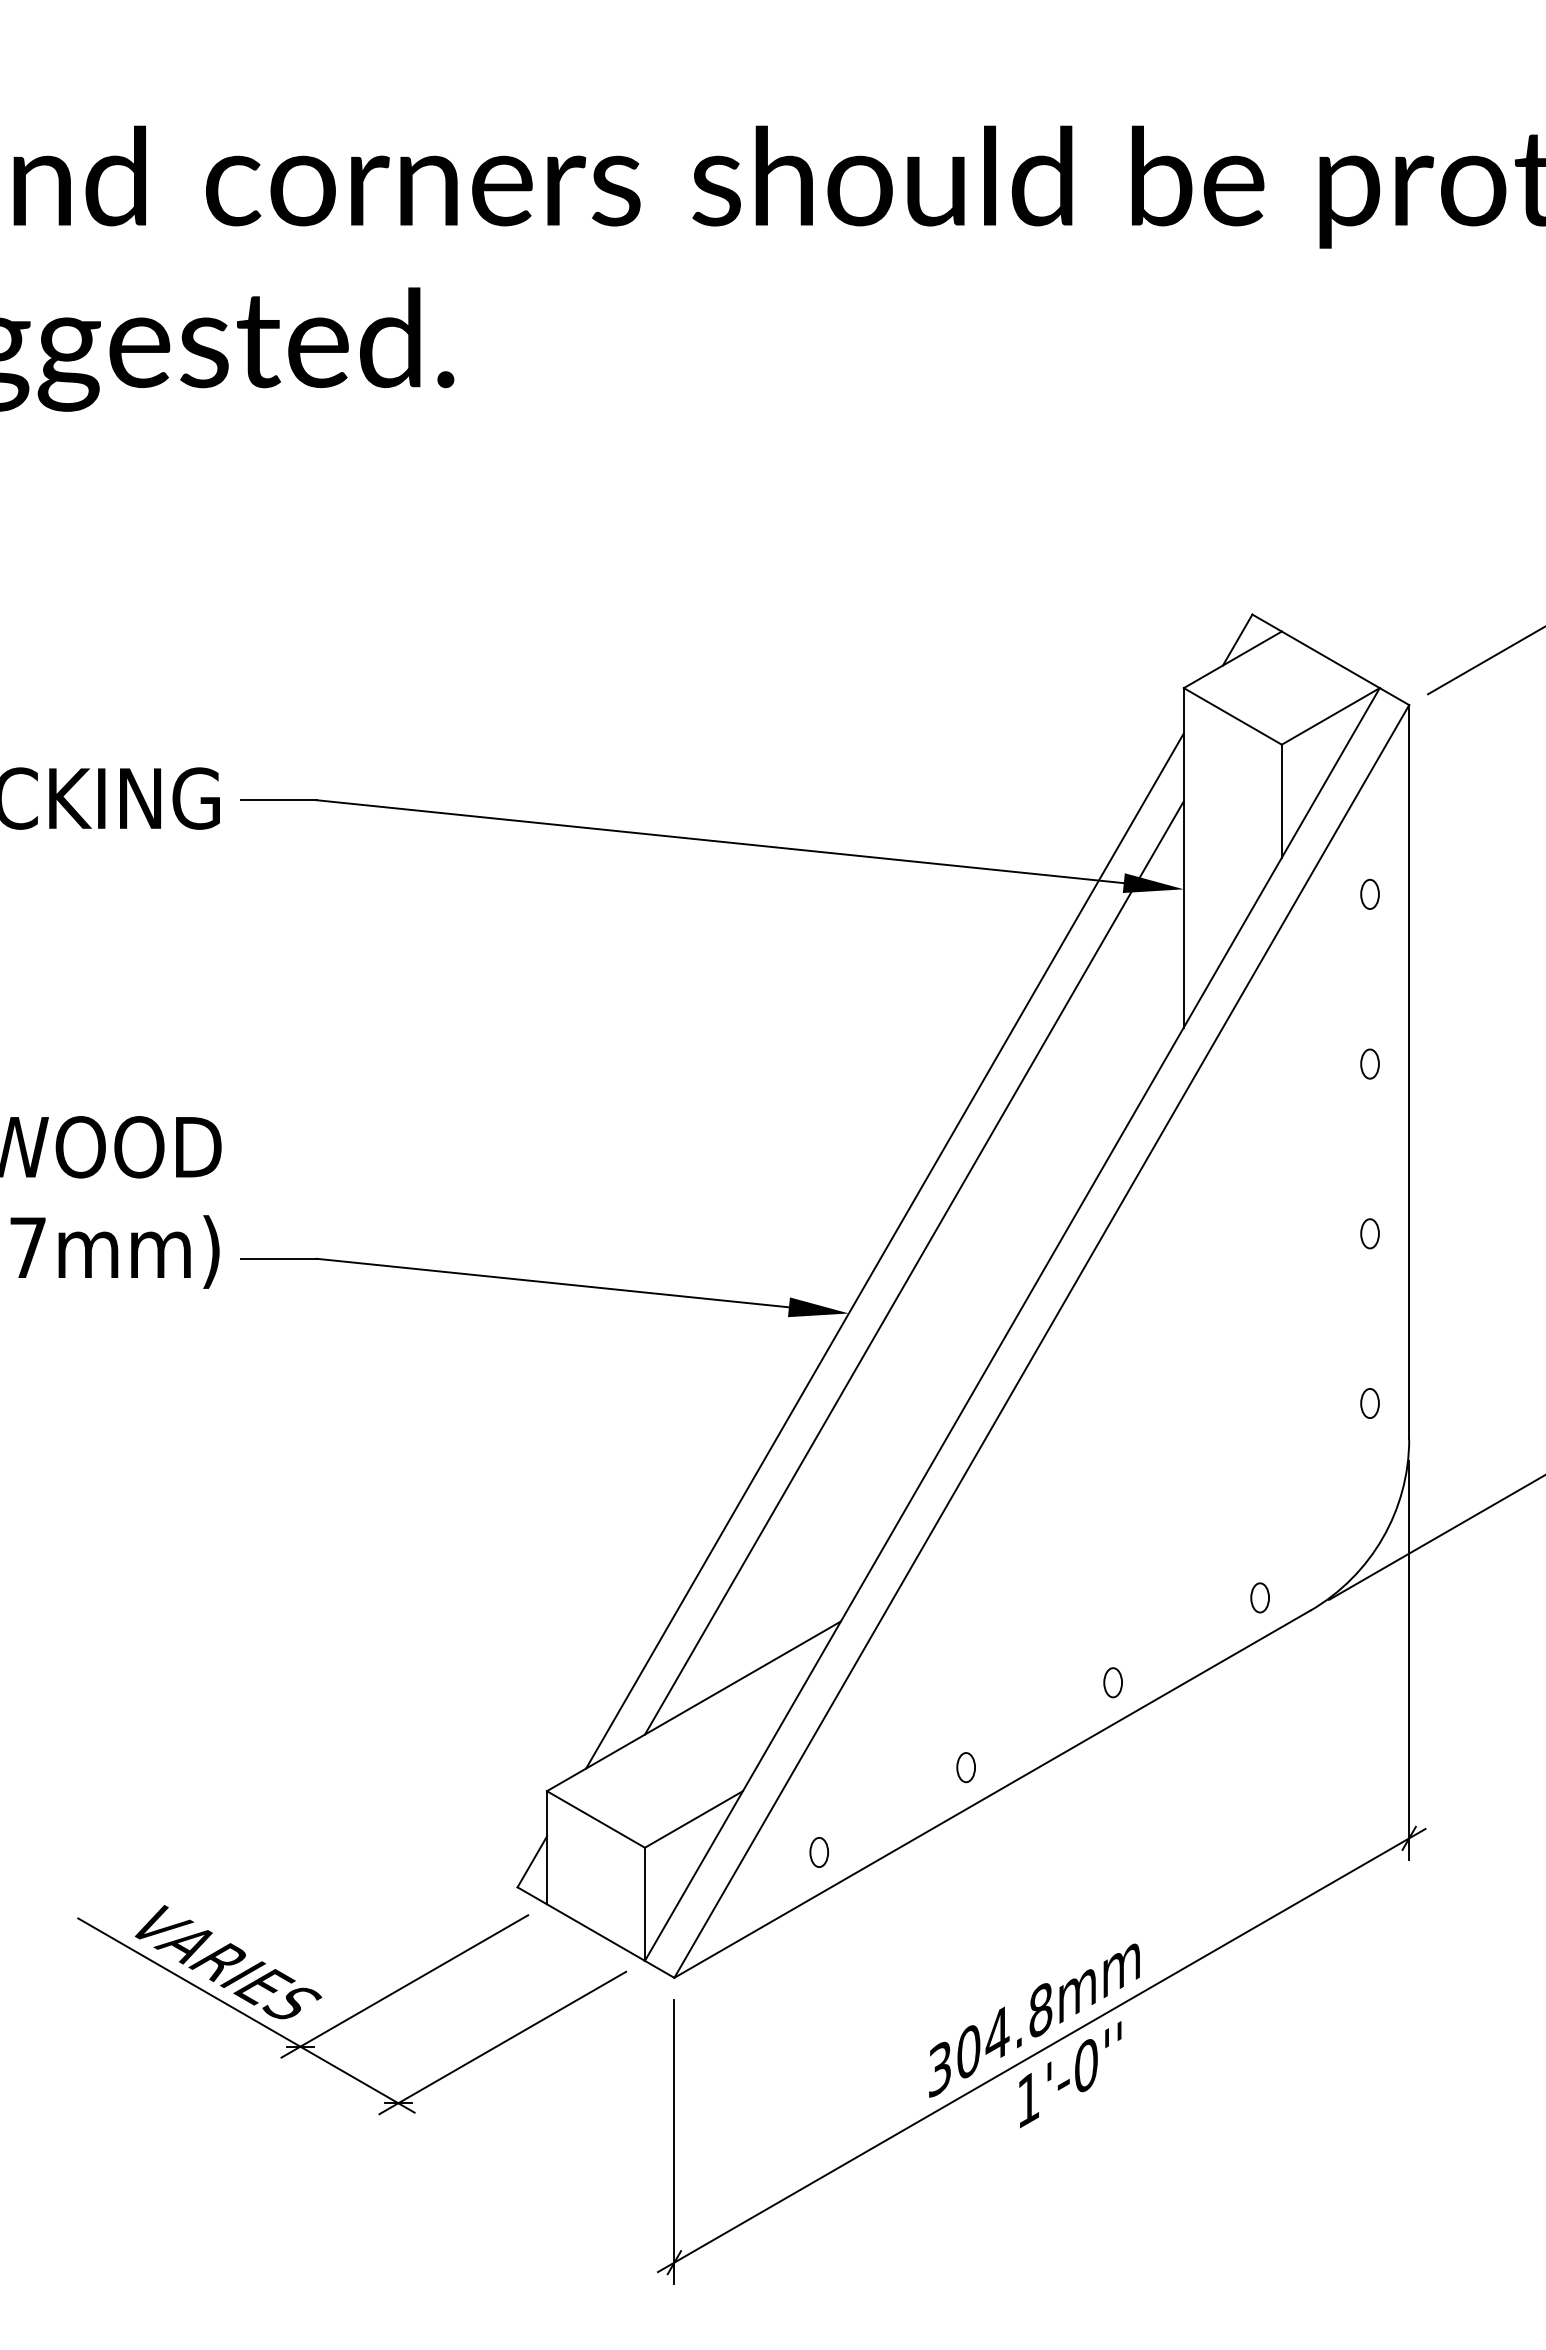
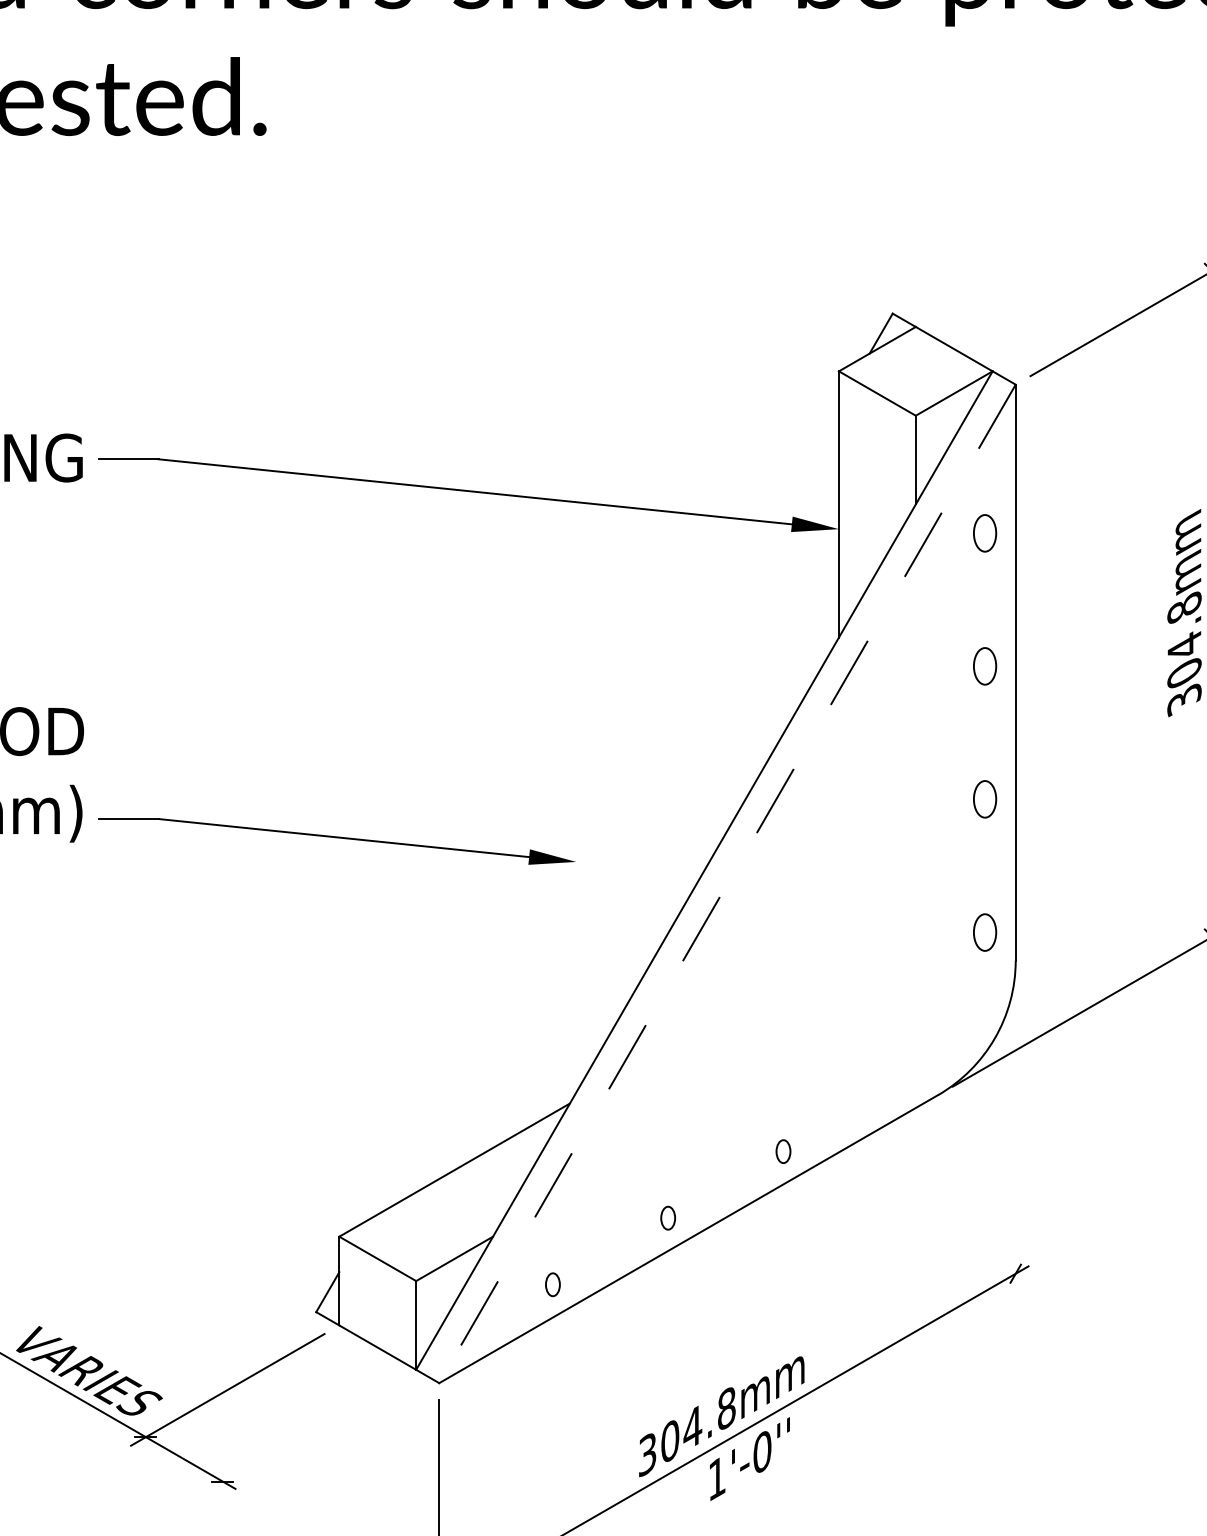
part: (1369, 893) -> (984, 532), size x1.6
part: (1369, 1063) -> (984, 665), size x1.6
part: (1369, 1233) -> (984, 799), size x1.6
line: (884, 1250) -> (604, 812), removed
line: (913, 1267) -> (626, 825), removed
line: (1041, 1341) -> (727, 883), solid -> dashed
part: (1369, 1403) -> (984, 932), size x1.6
part: (1259, 1597) -> (898, 1084), removed
line: (1409, 1660) -> (1015, 1134), removed
line: (502, 2042) -> (304, 1433), removed

